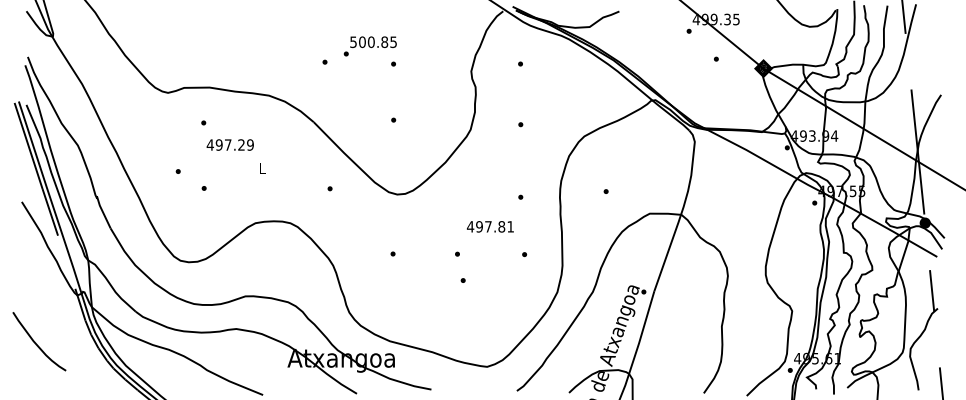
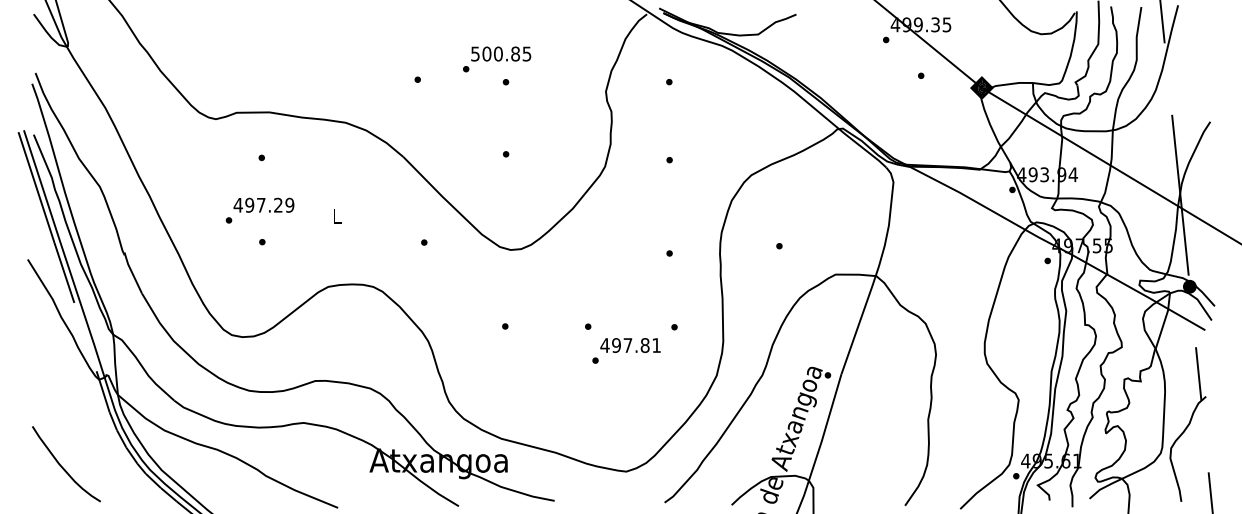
text: (370, 46) -> (497, 59), moved
text: (229, 144) -> (263, 204), moved
text: (490, 226) -> (630, 345), moved
curve: (37, 344) -> (63, 467), moved

